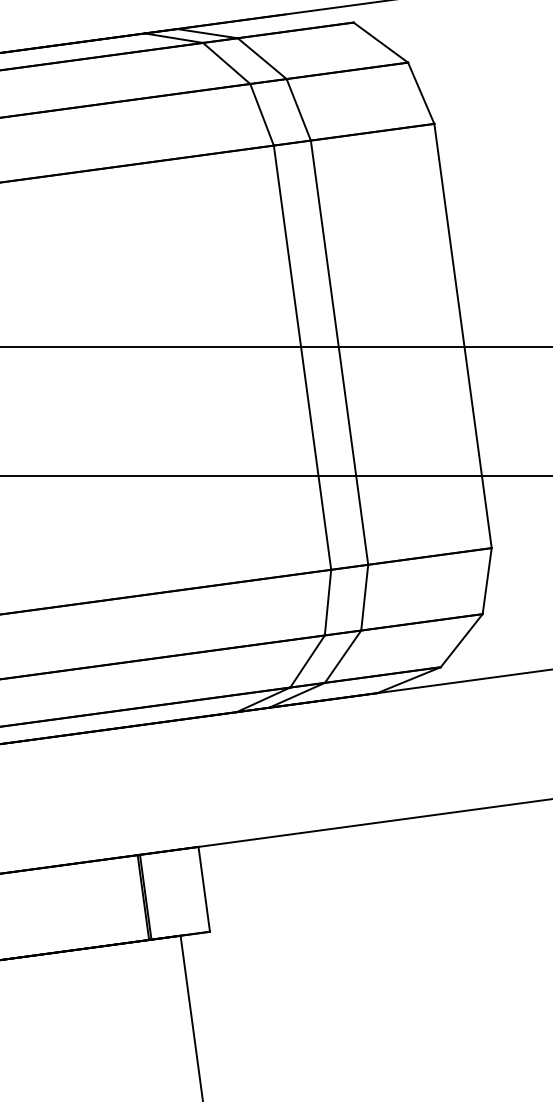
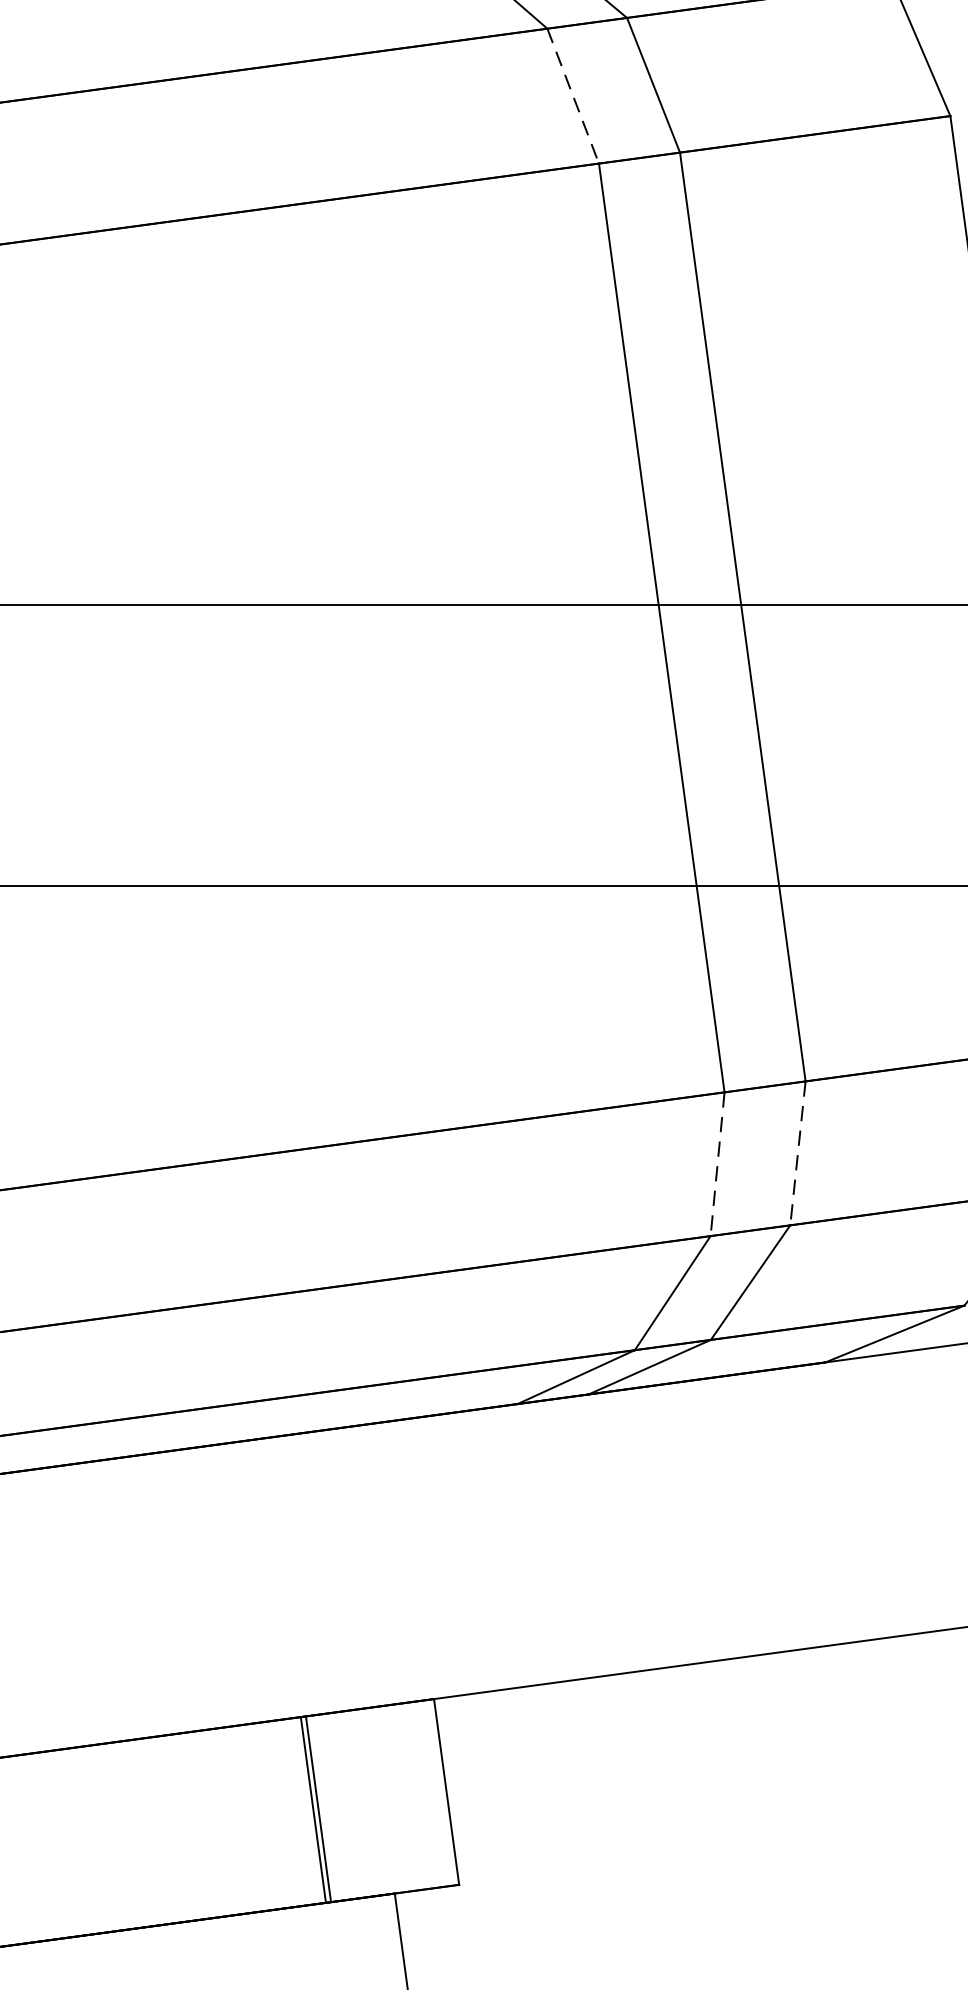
line: (262, 114) -> (574, 95), solid -> dashed
line: (364, 598) -> (797, 1155), solid -> dashed
line: (328, 602) -> (718, 1163), solid -> dashed

